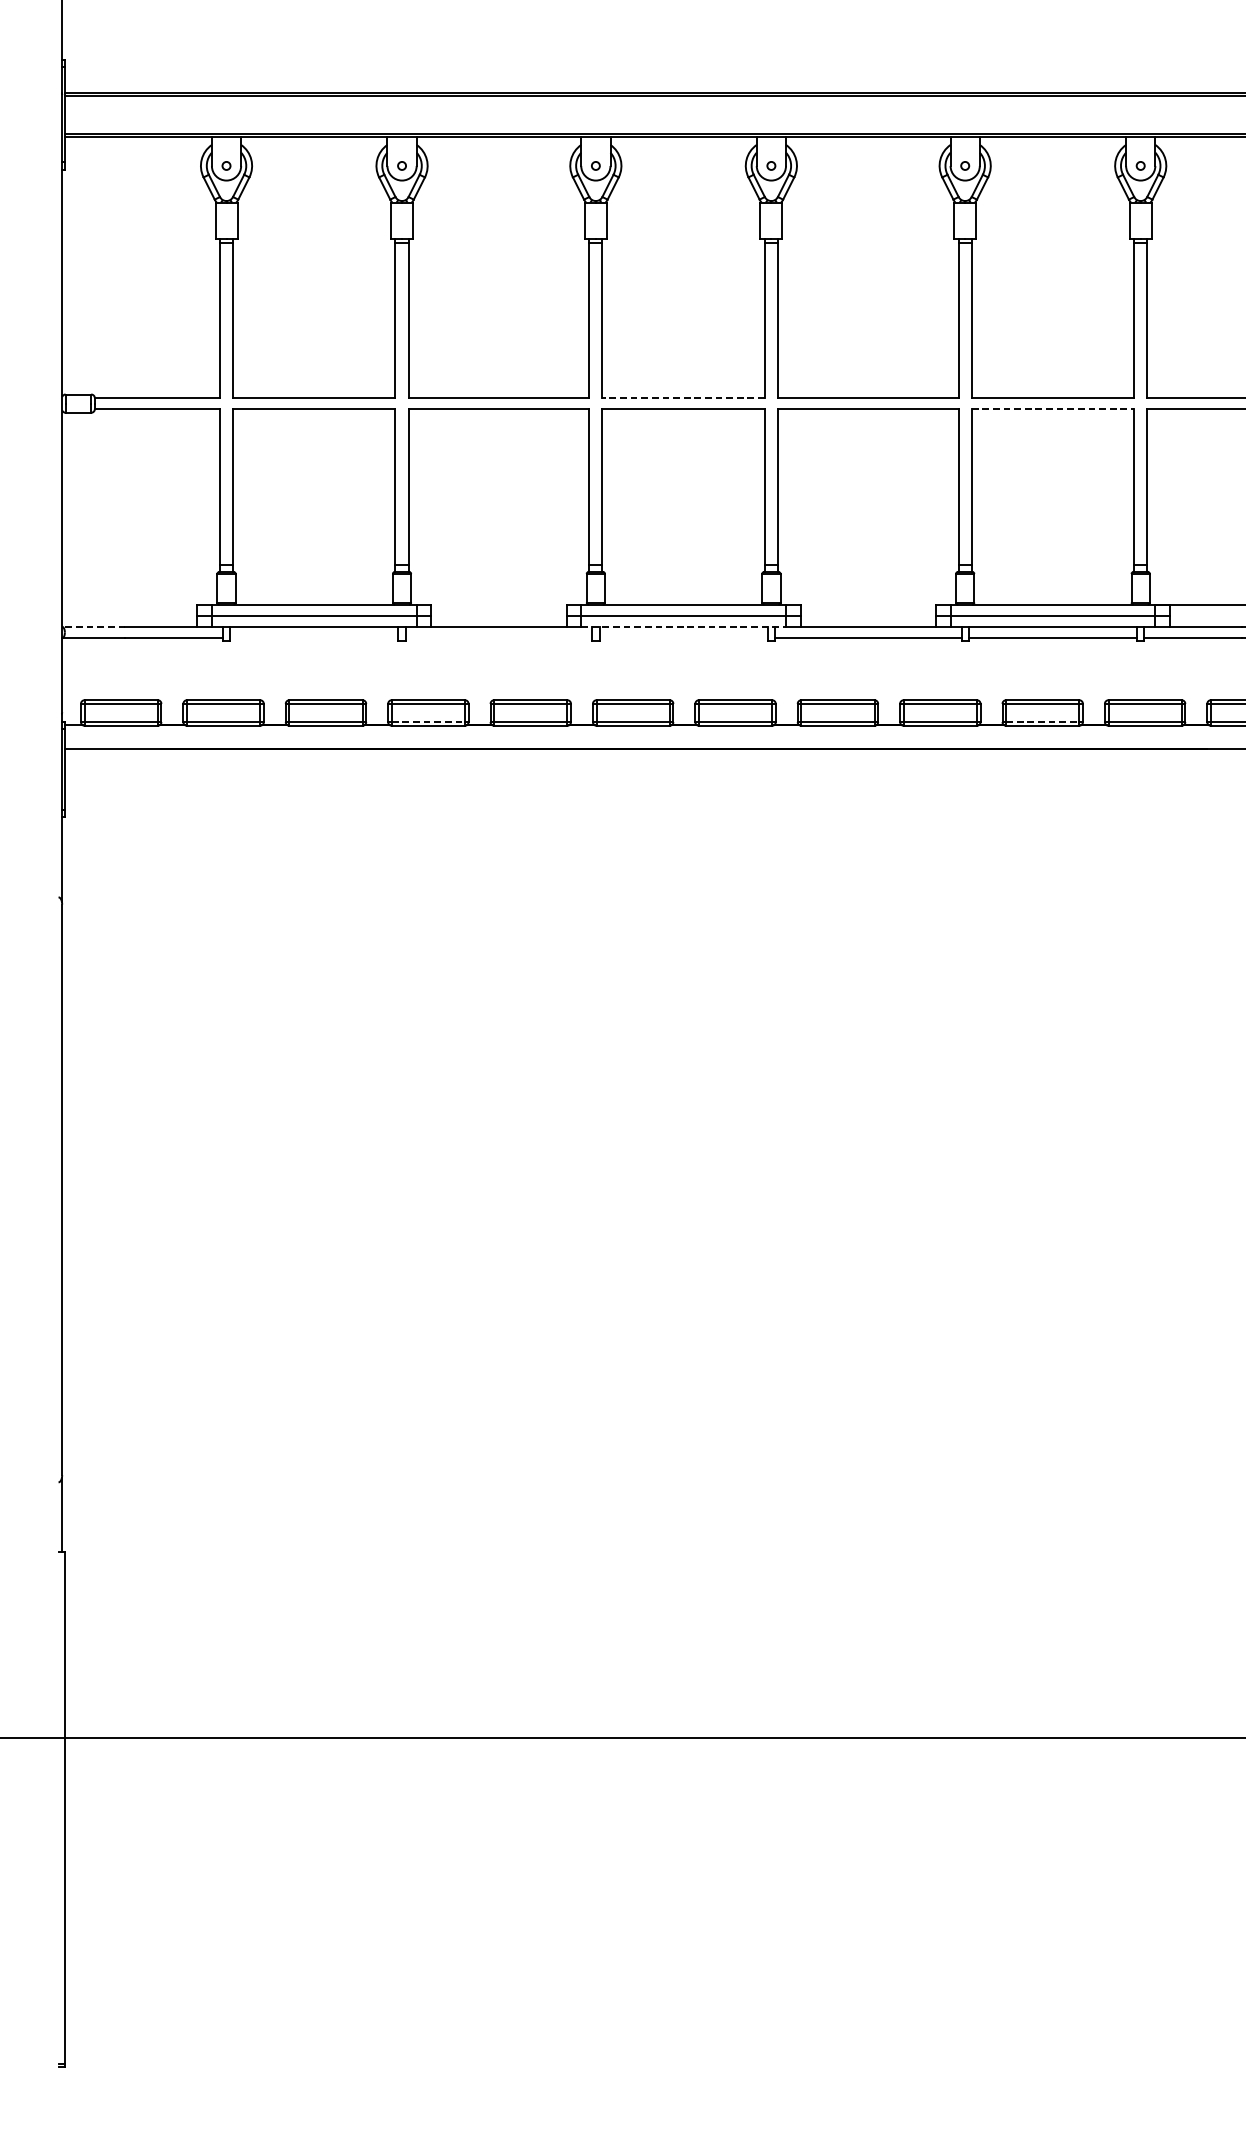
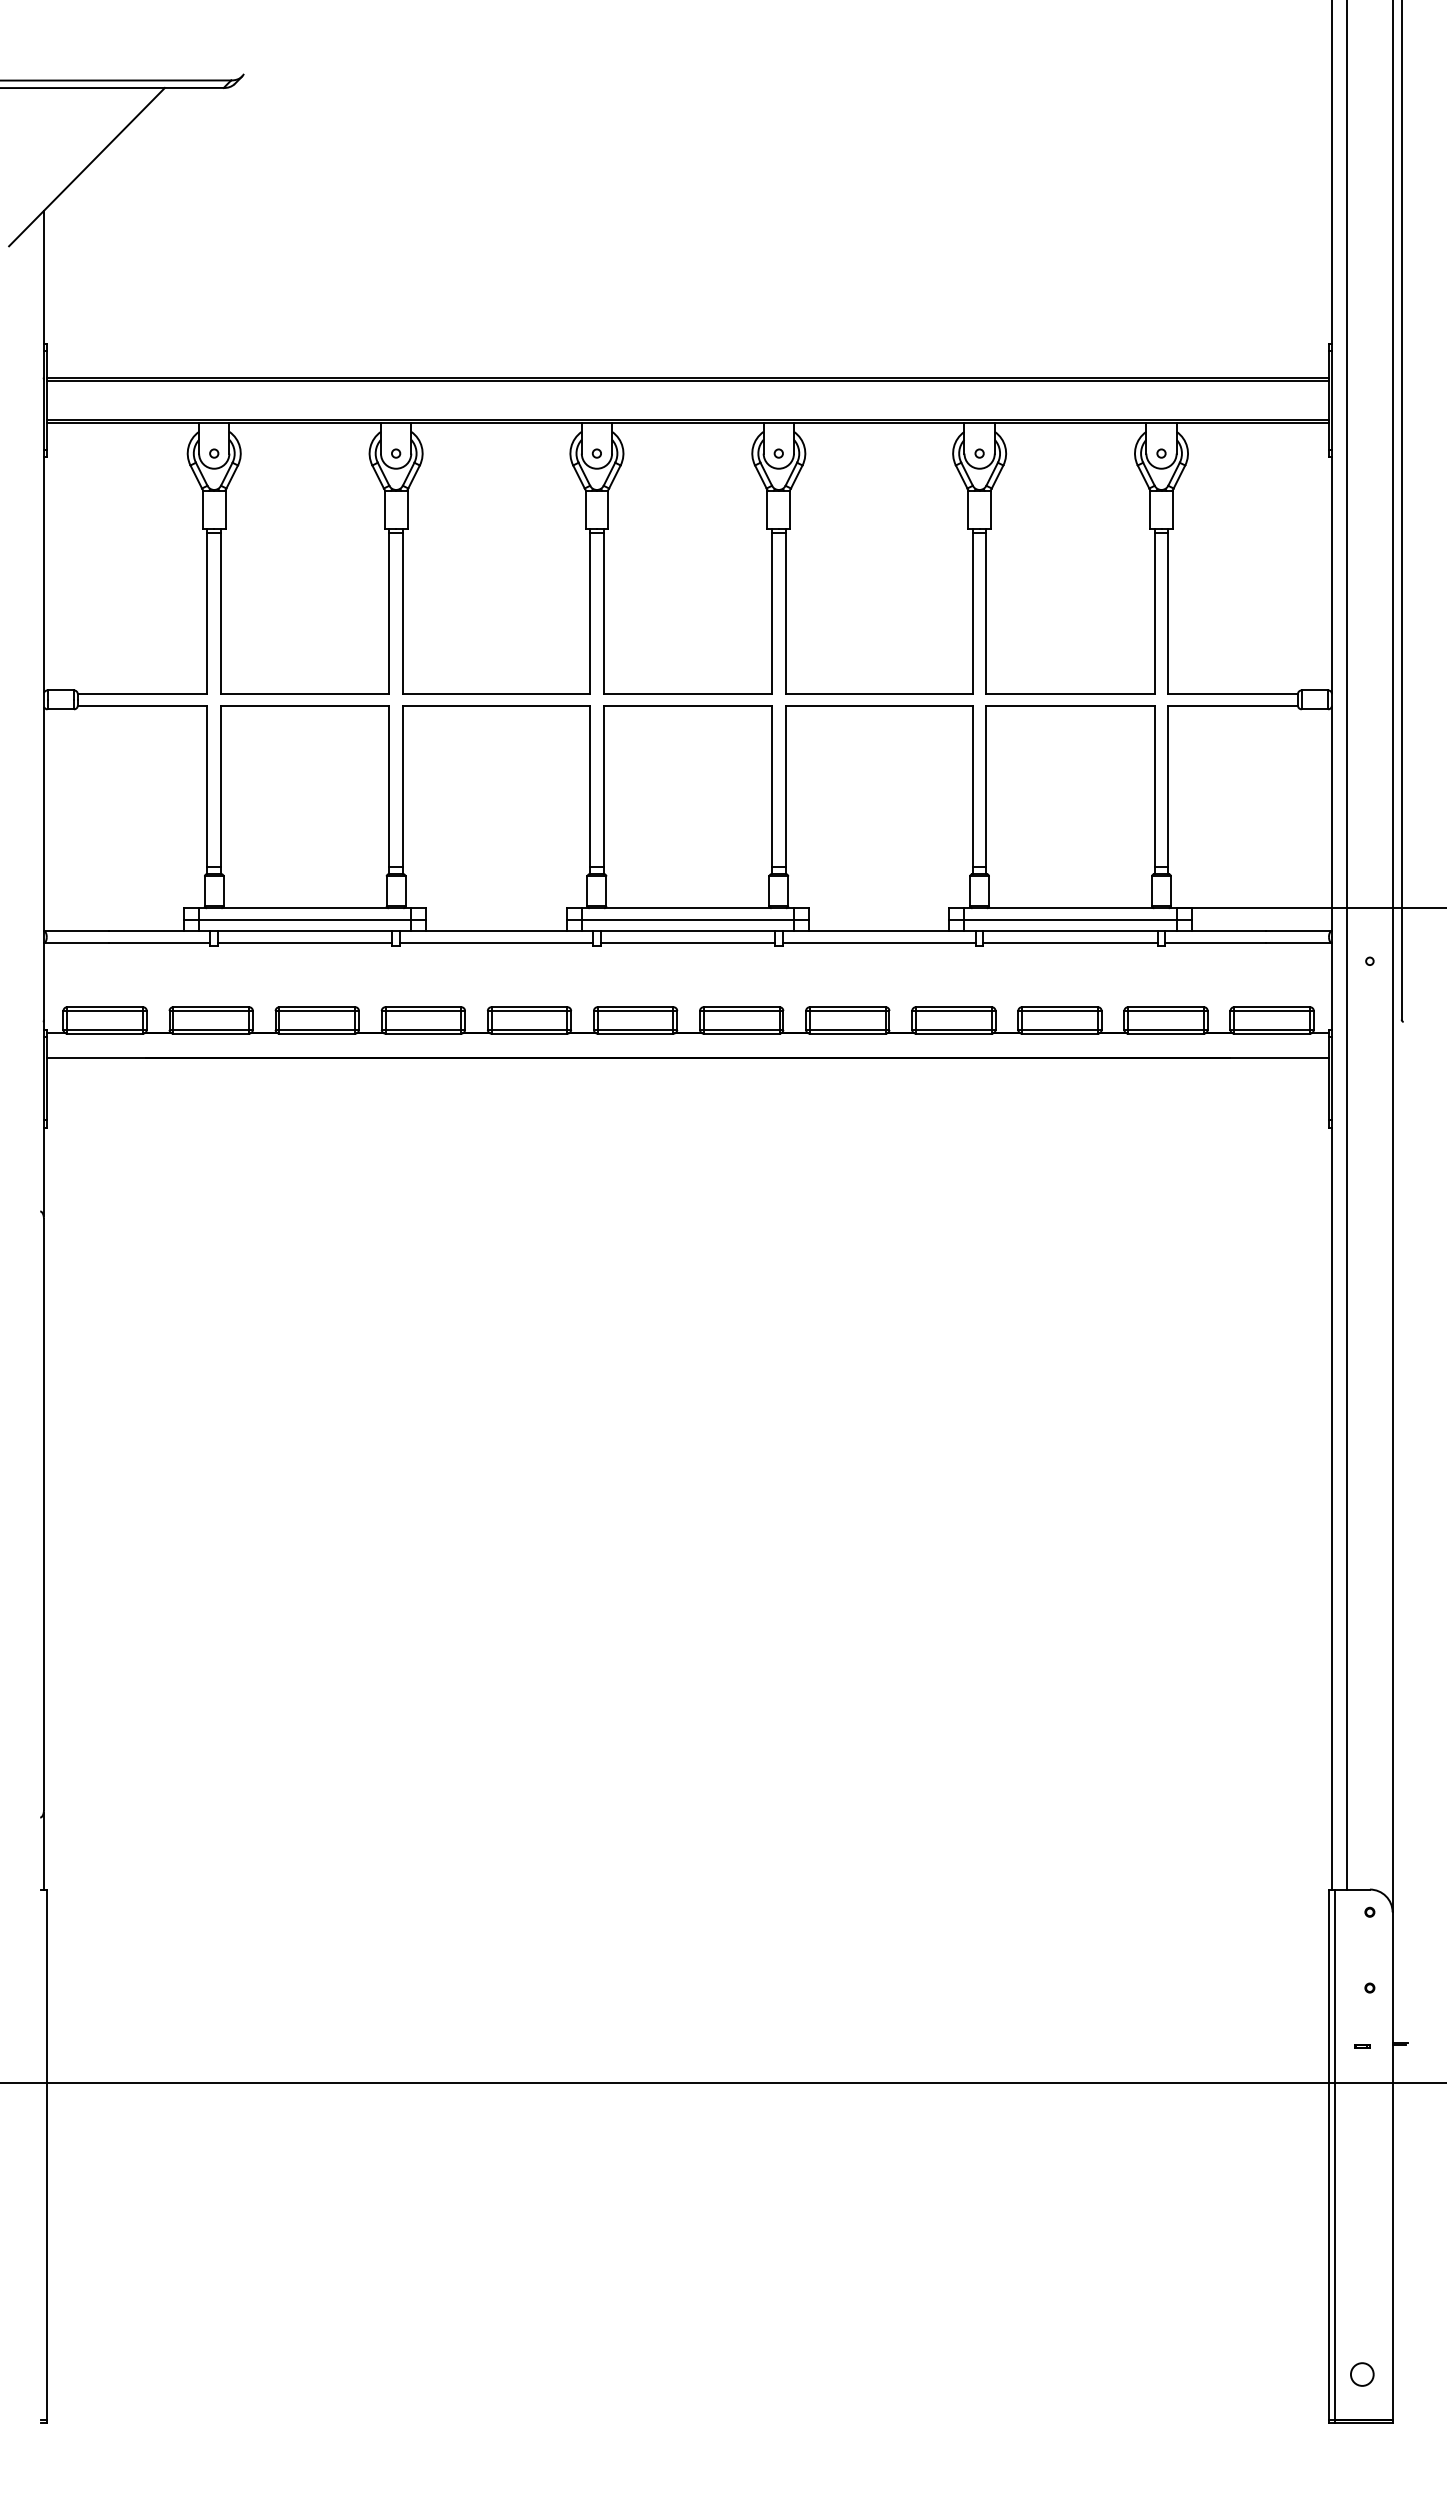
line: (683, 397) -> (687, 693), dashed -> solid
line: (1053, 409) -> (1071, 705), dashed -> solid
line: (93, 627) -> (76, 931), dashed -> solid
line: (684, 627) -> (688, 931), dashed -> solid
line: (314, 638) -> (305, 943), added
line: (498, 638) -> (496, 943), added
line: (683, 638) -> (687, 943), added
line: (428, 721) -> (423, 1029), dashed -> solid
line: (1042, 721) -> (1059, 1029), dashed -> solid

